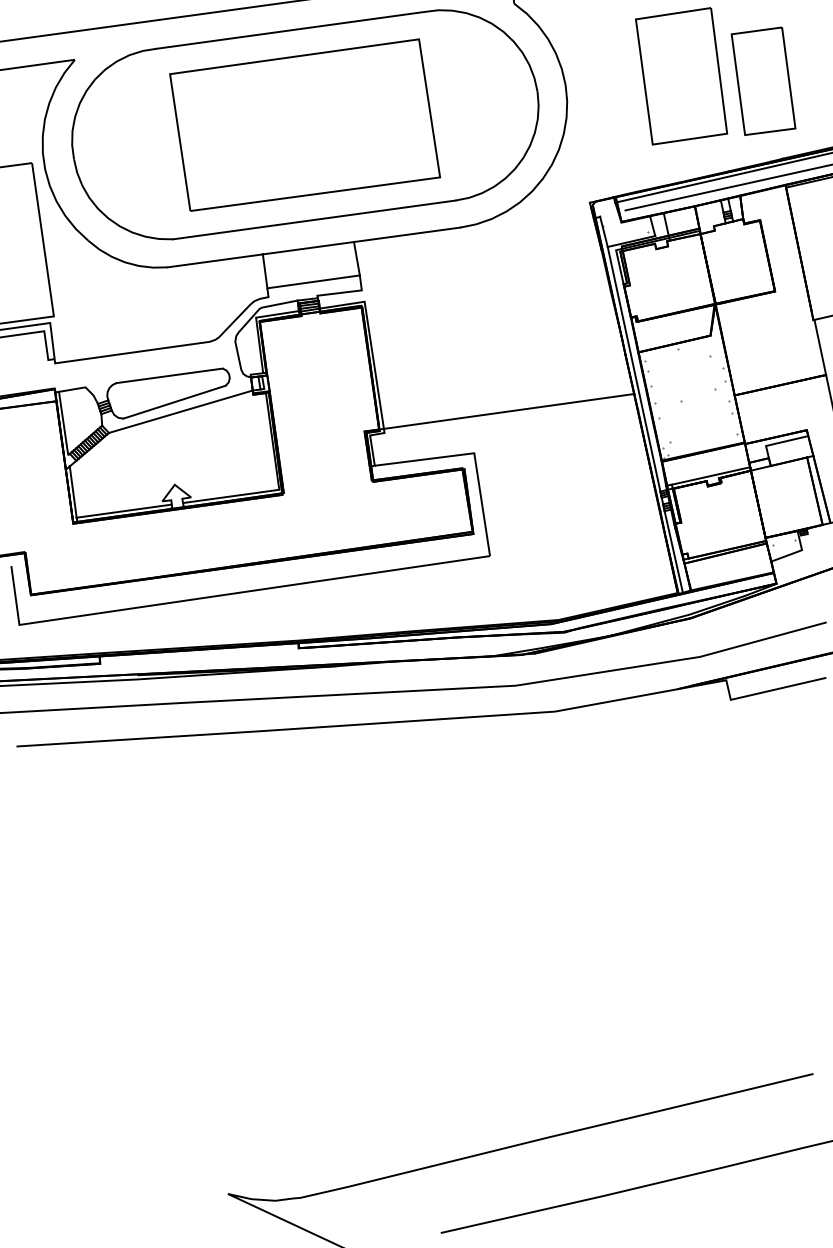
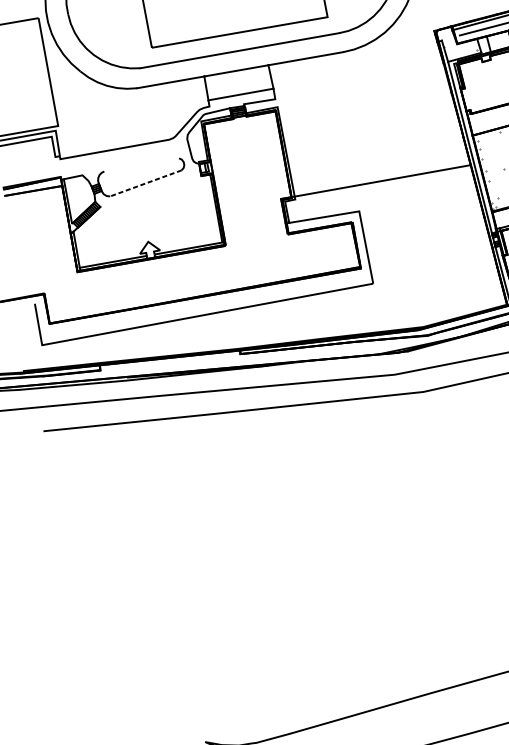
line: (169, 375) -> (141, 164), removed
line: (174, 402) -> (145, 183), solid -> dashed
line: (180, 411) -> (150, 189), removed

